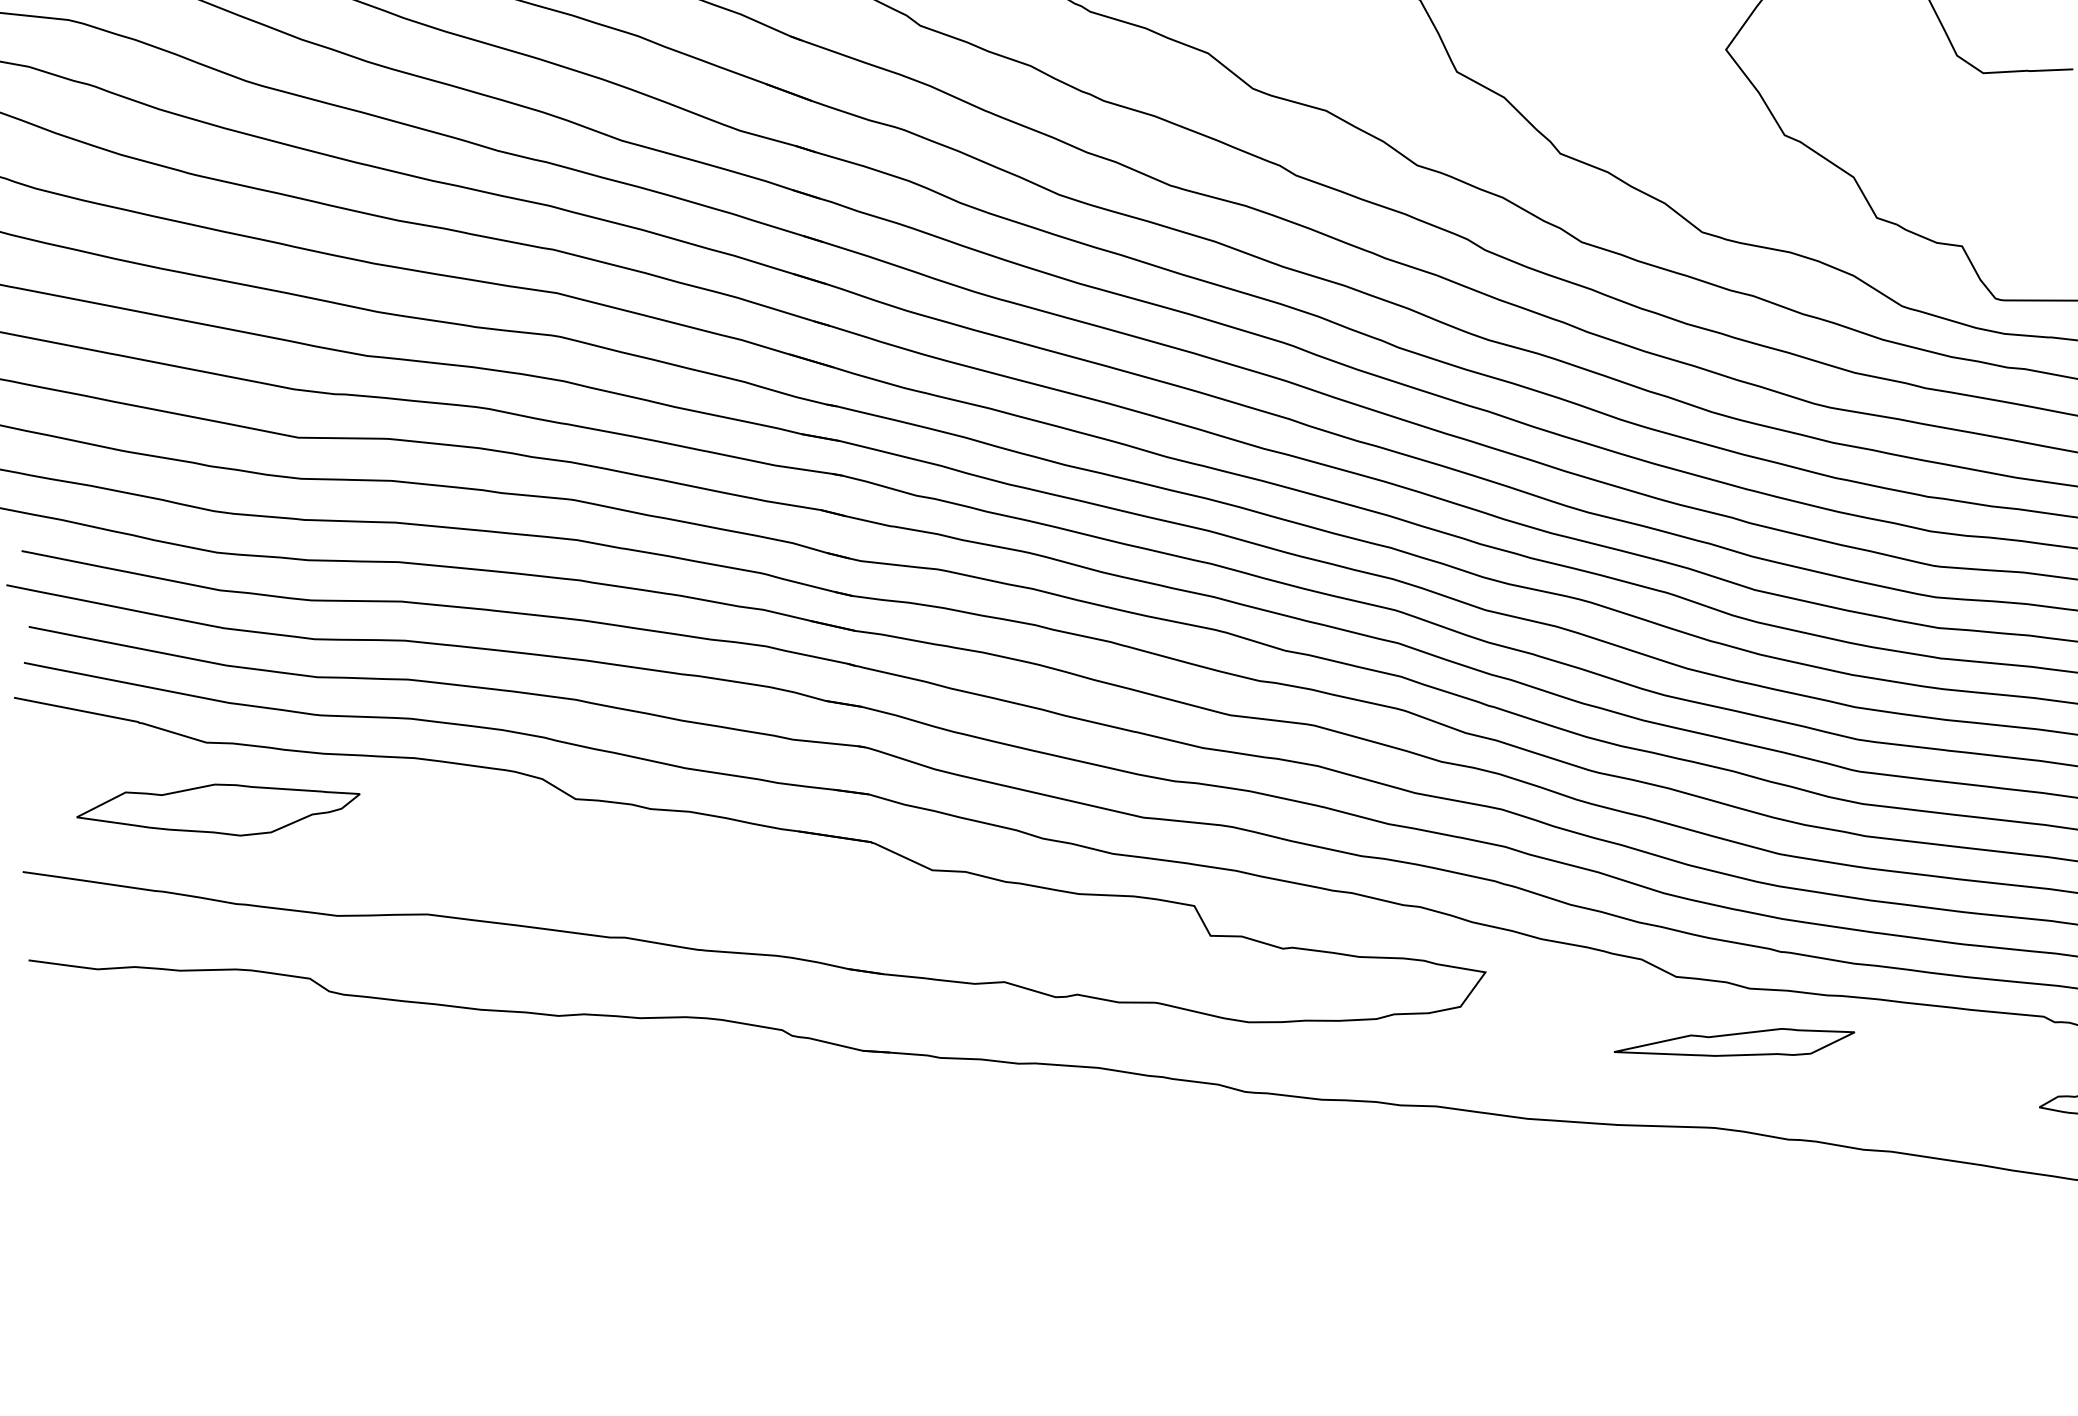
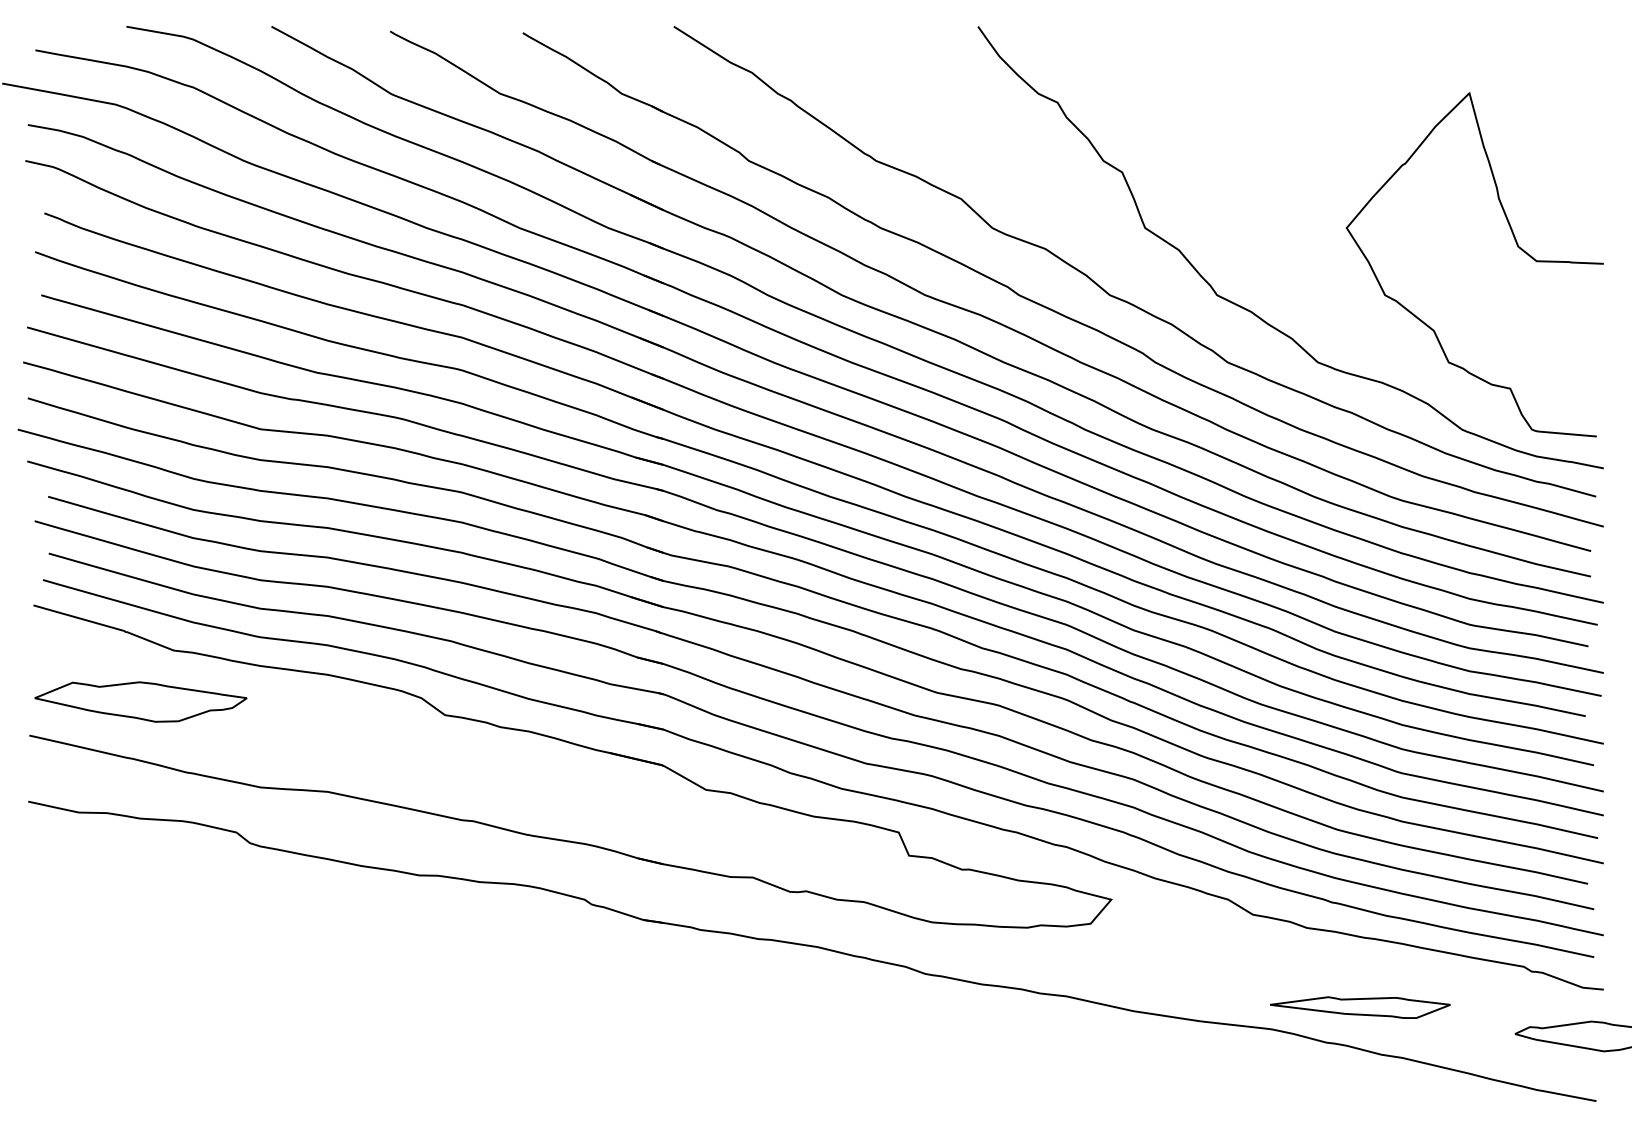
part: (218, 810) -> (140, 701), moved
part: (1735, 1045) -> (1360, 1007), moved

